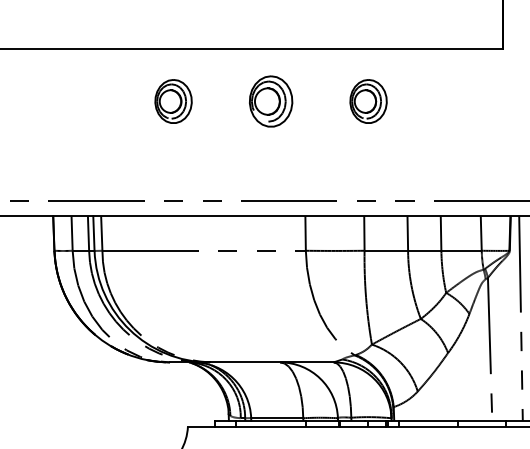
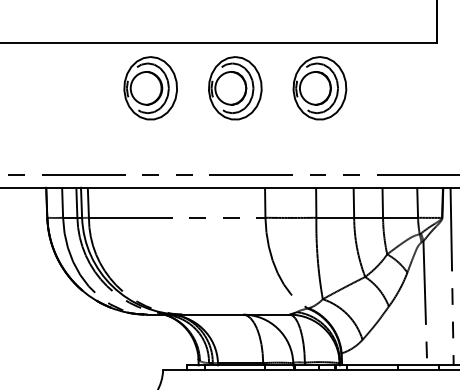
part: (173, 101) -> (150, 88), size x1.67
part: (270, 101) -> (234, 88), size x1.43
part: (368, 101) -> (319, 88), size x1.67

